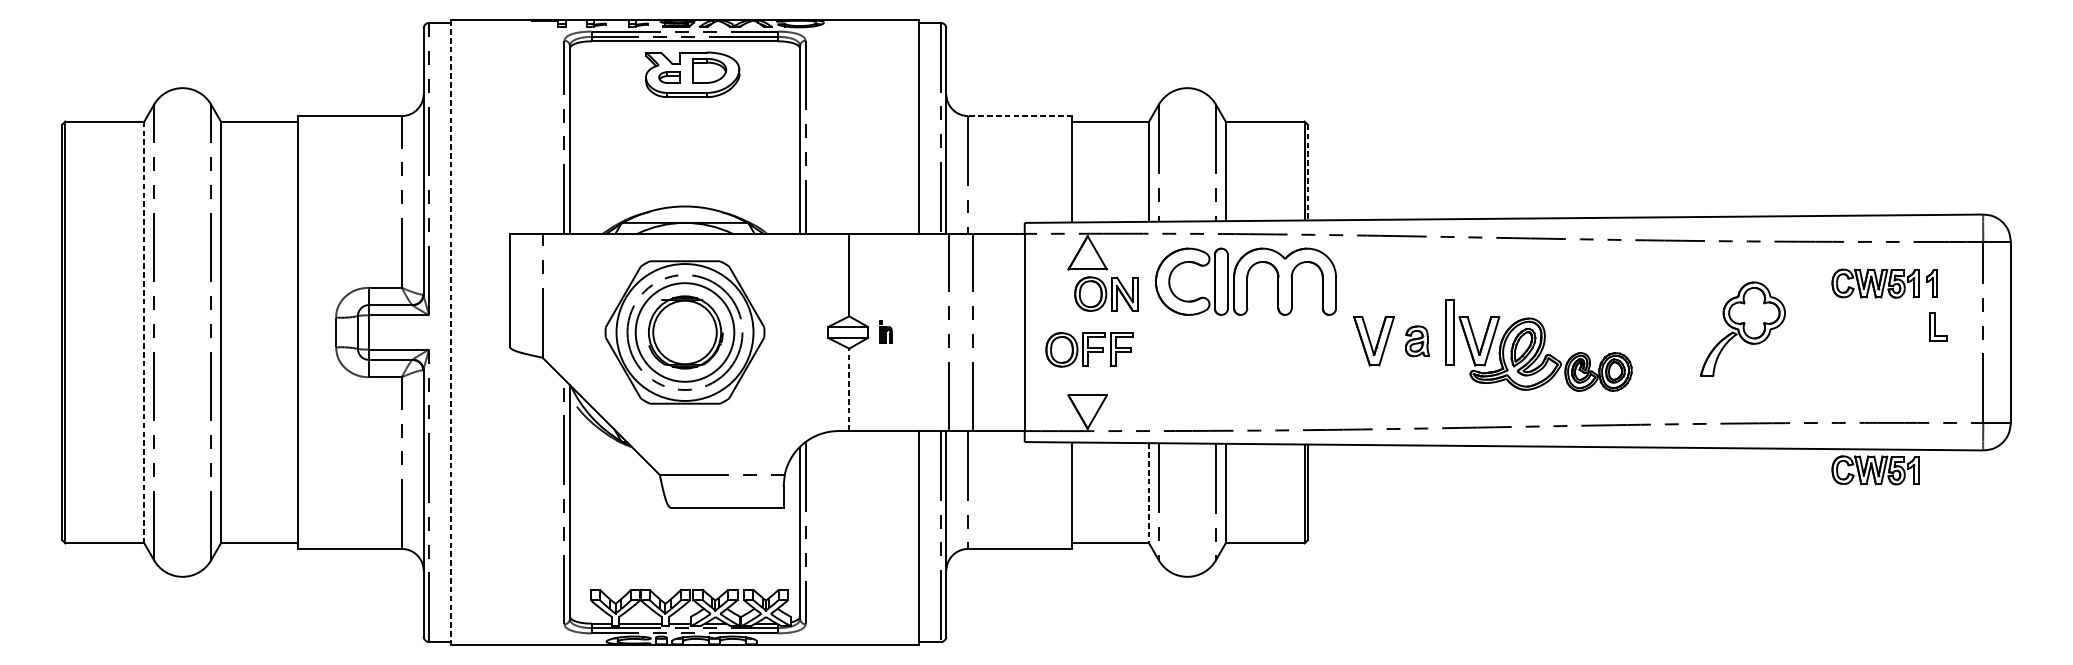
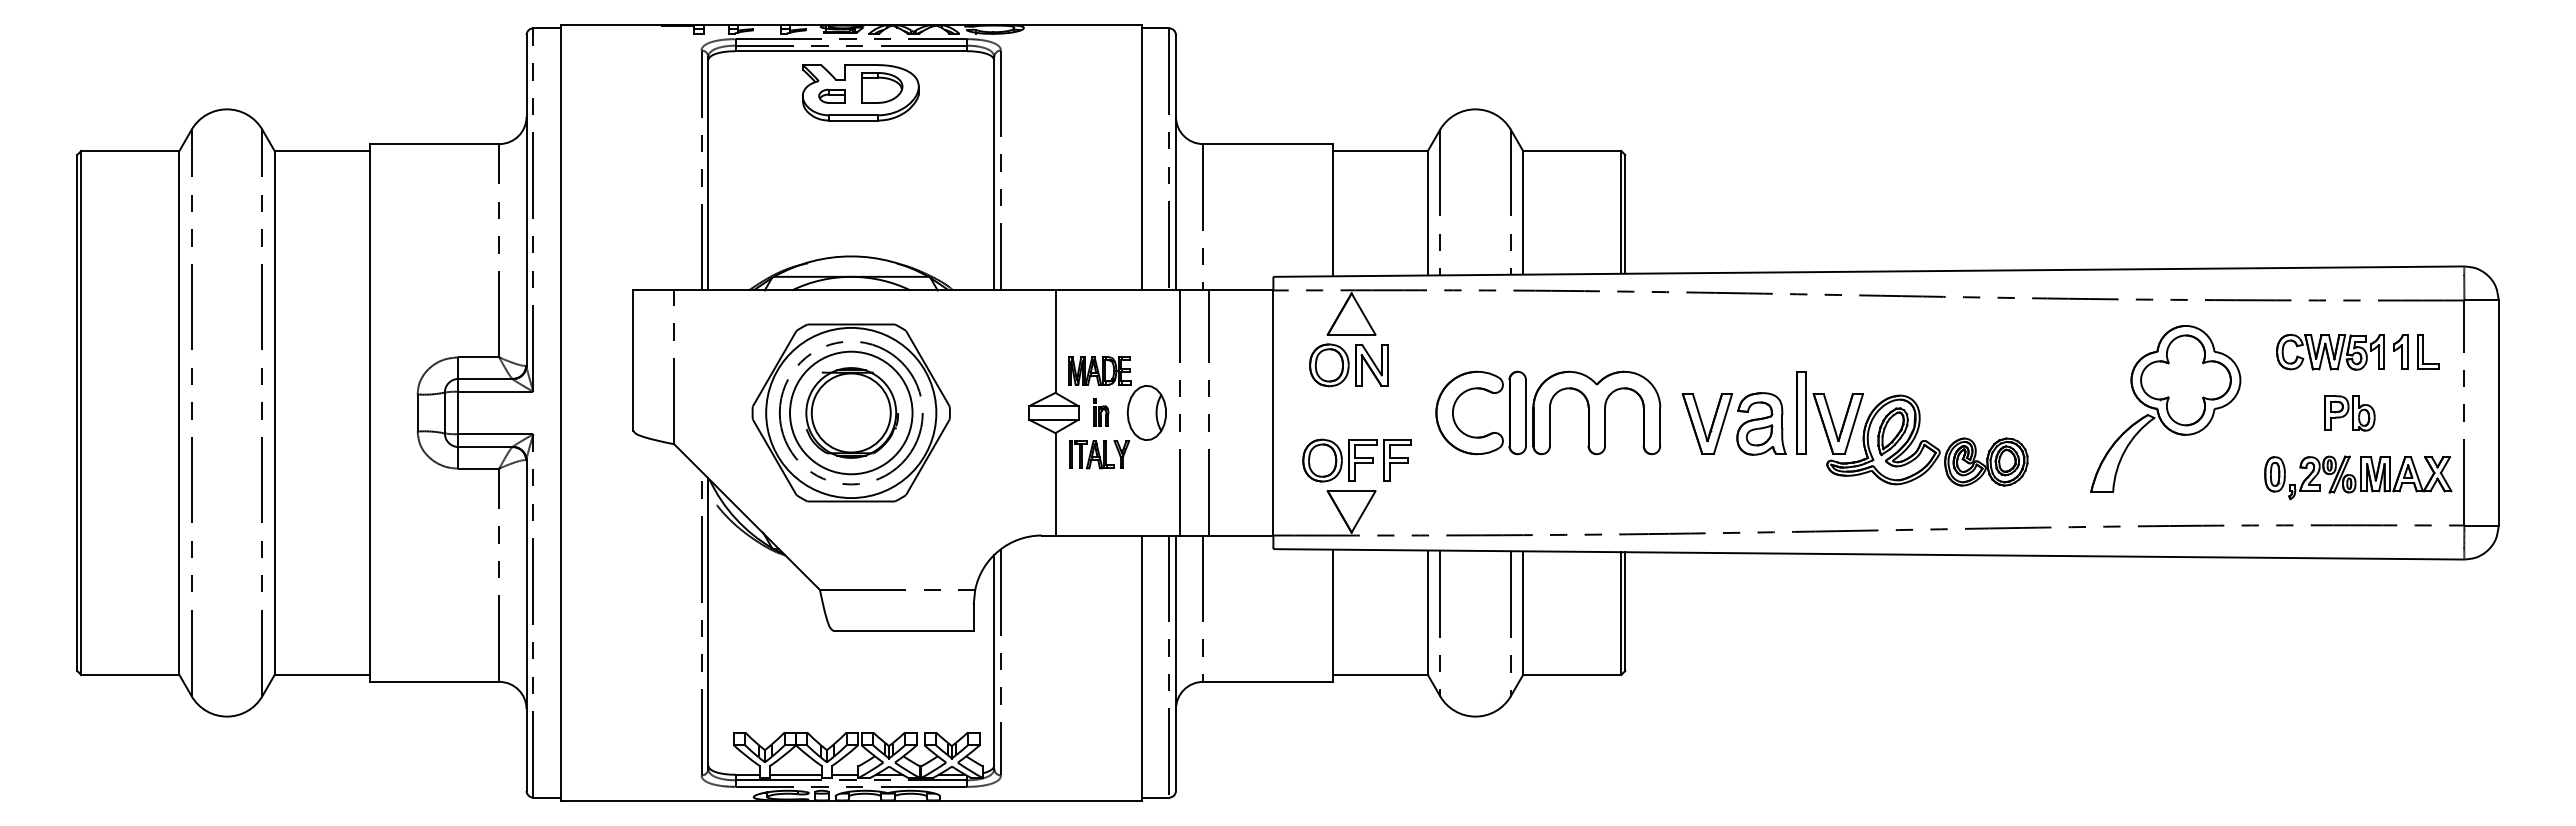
line: (1020, 116) -> (1267, 144), dashed -> solid
line: (1308, 172) -> (1625, 214), dashed -> solid
part: (1246, 281) -> (1548, 412), moved
part: (1106, 294) -> (1348, 365), moved
part: (1939, 326) -> (2428, 351), moved
part: (1742, 328) -> (2165, 408), size x1.43
line: (144, 332) -> (179, 412), dashed -> solid
line: (451, 332) -> (560, 413), dashed -> solid
part: (906, 332) -> (1126, 412), added
part: (1890, 332) -> (2349, 413), added
part: (1417, 340) -> (1761, 423), size x1.67
part: (1089, 349) -> (1356, 460), moved
part: (1898, 384) -> (2358, 477), added
line: (849, 389) -> (1055, 483), dashed -> solid
part: (1875, 470) -> (2330, 584), removed
line: (1148, 493) -> (1427, 613), dashed -> solid

